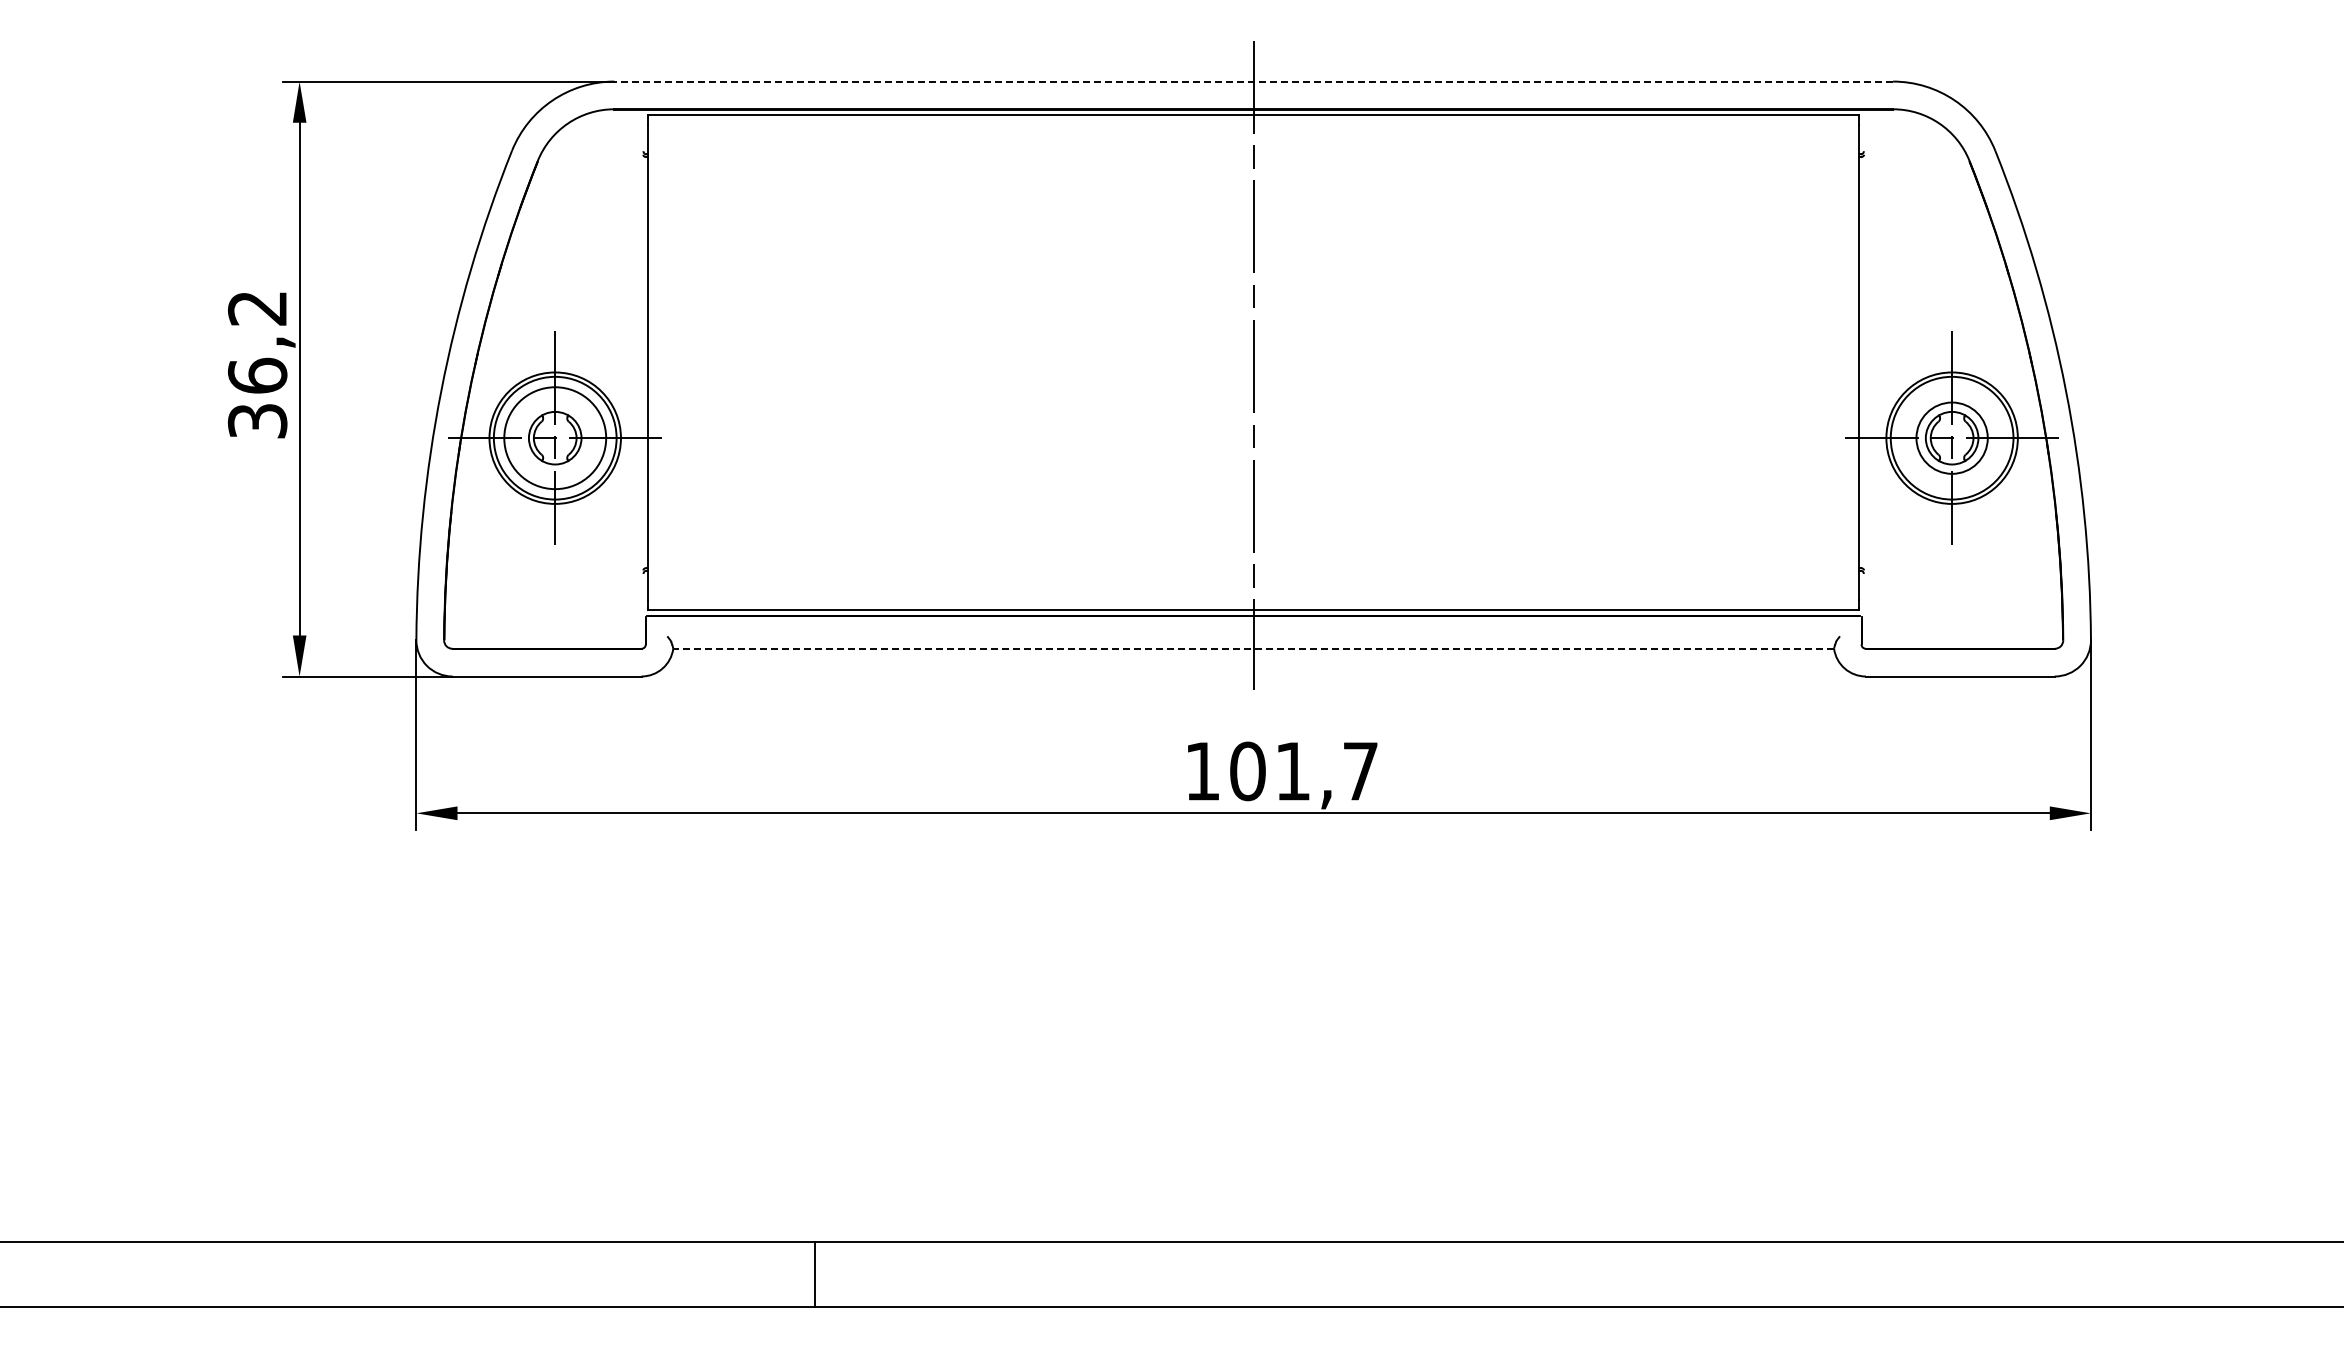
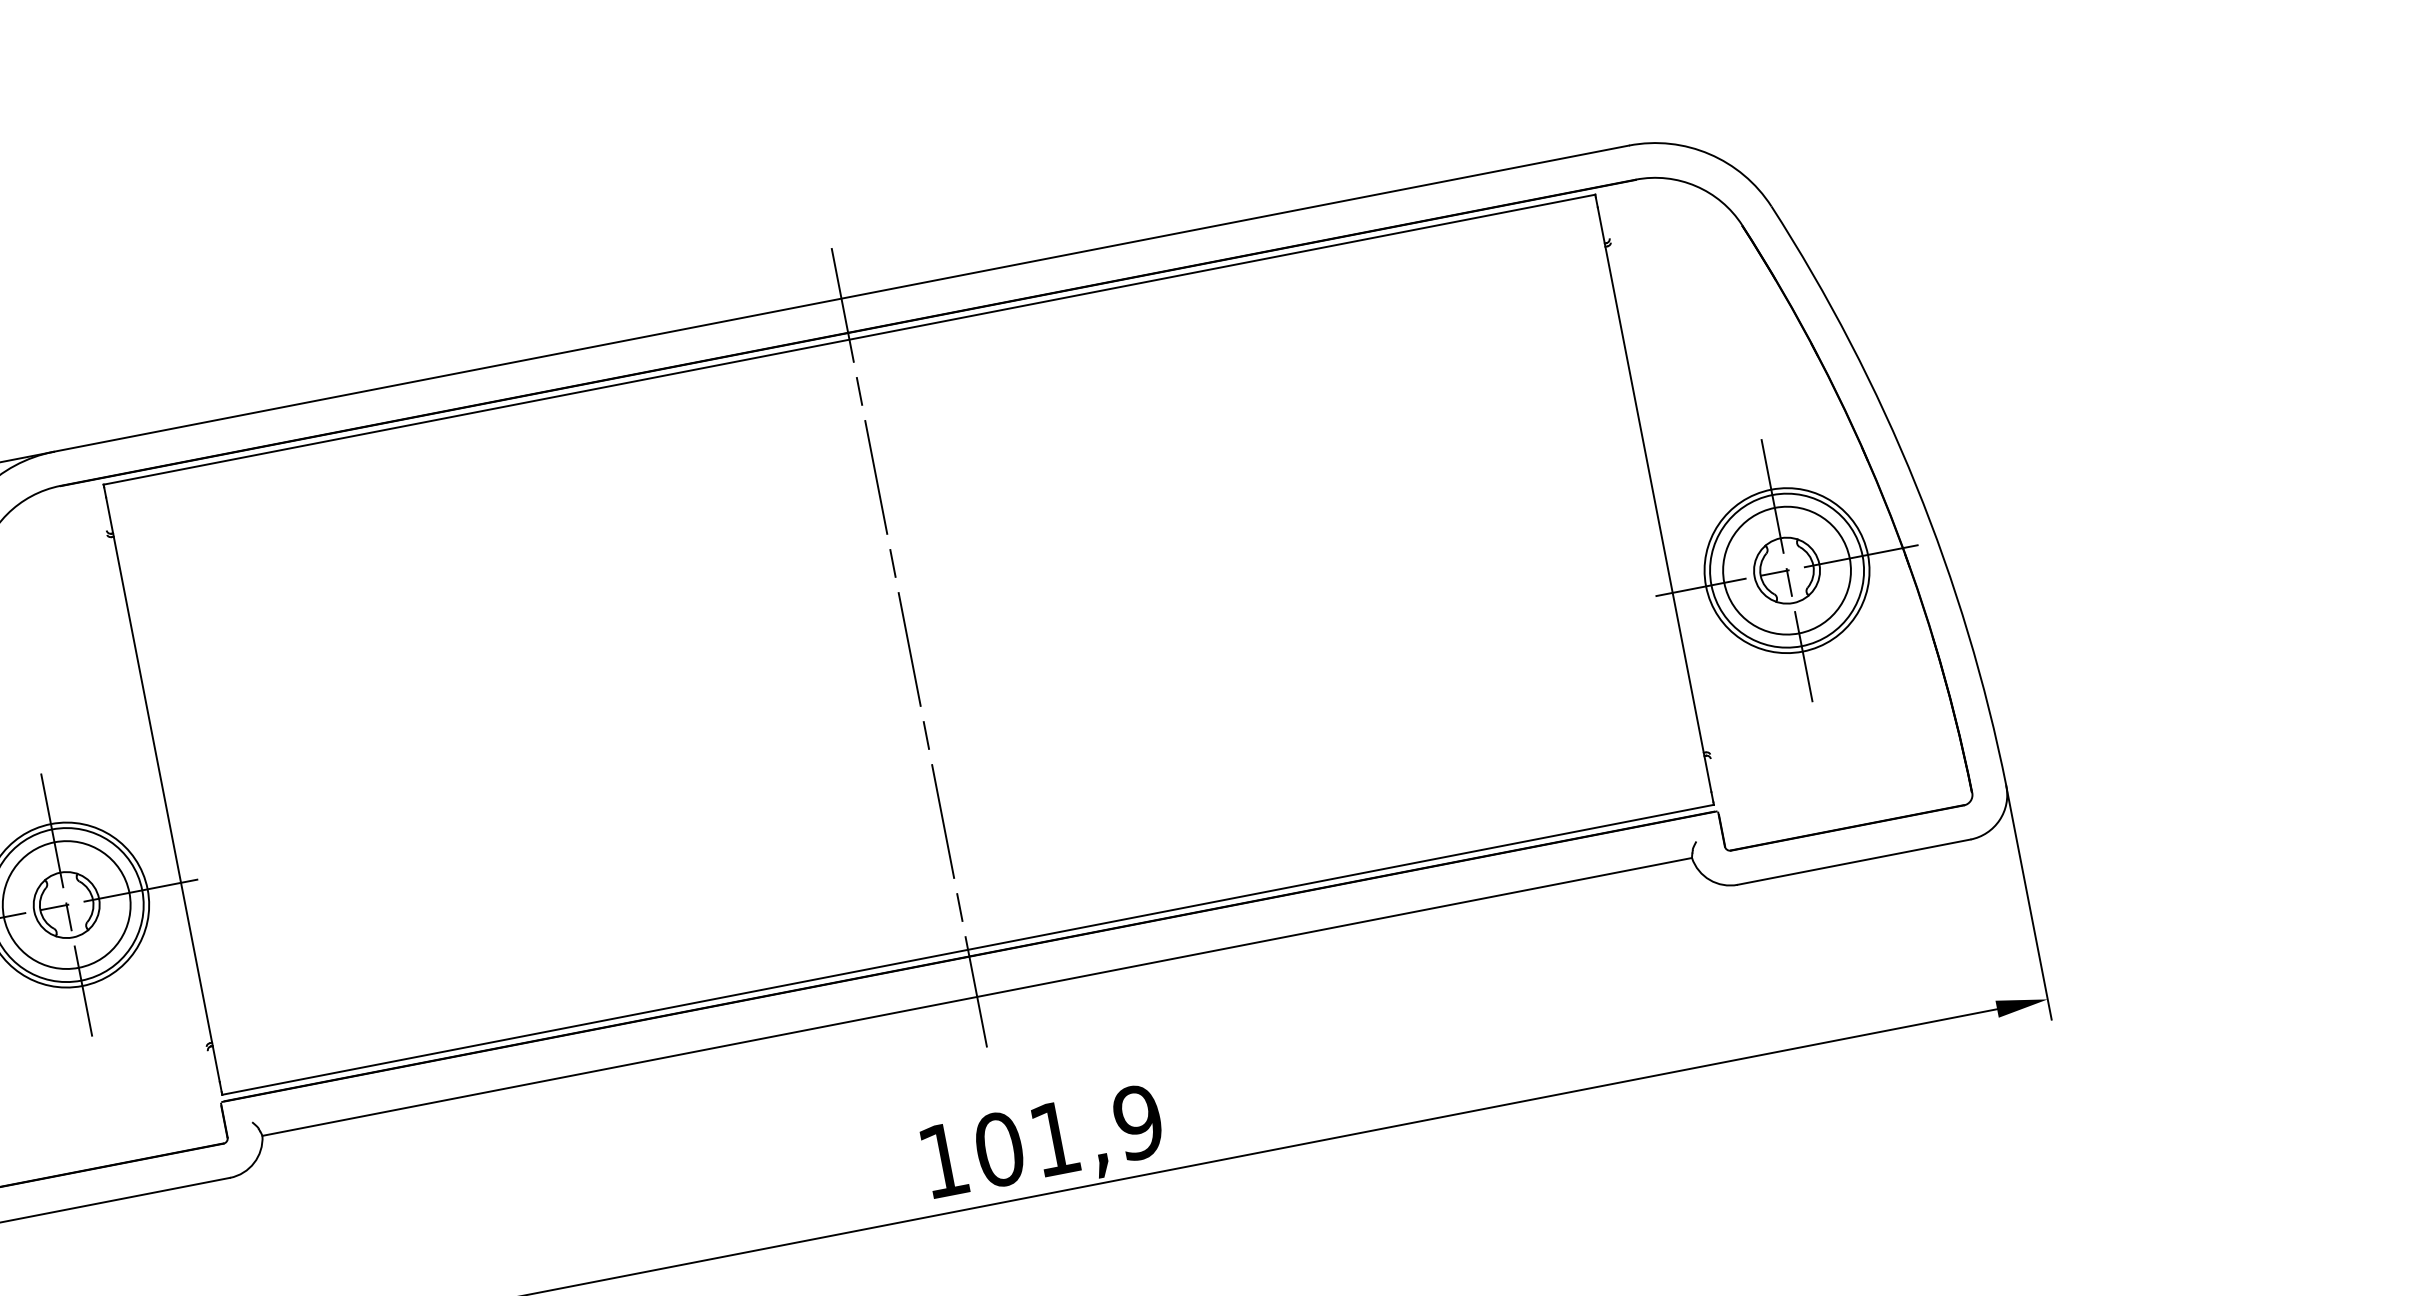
line: (1253, 81) -> (841, 298), dashed -> solid
circle: (1952, 438) -> (1787, 570), size x1.43
line: (1253, 648) -> (976, 996), dashed -> solid
text: (1360, 771) -> (1138, 1122), 101,7 -> 101,9

